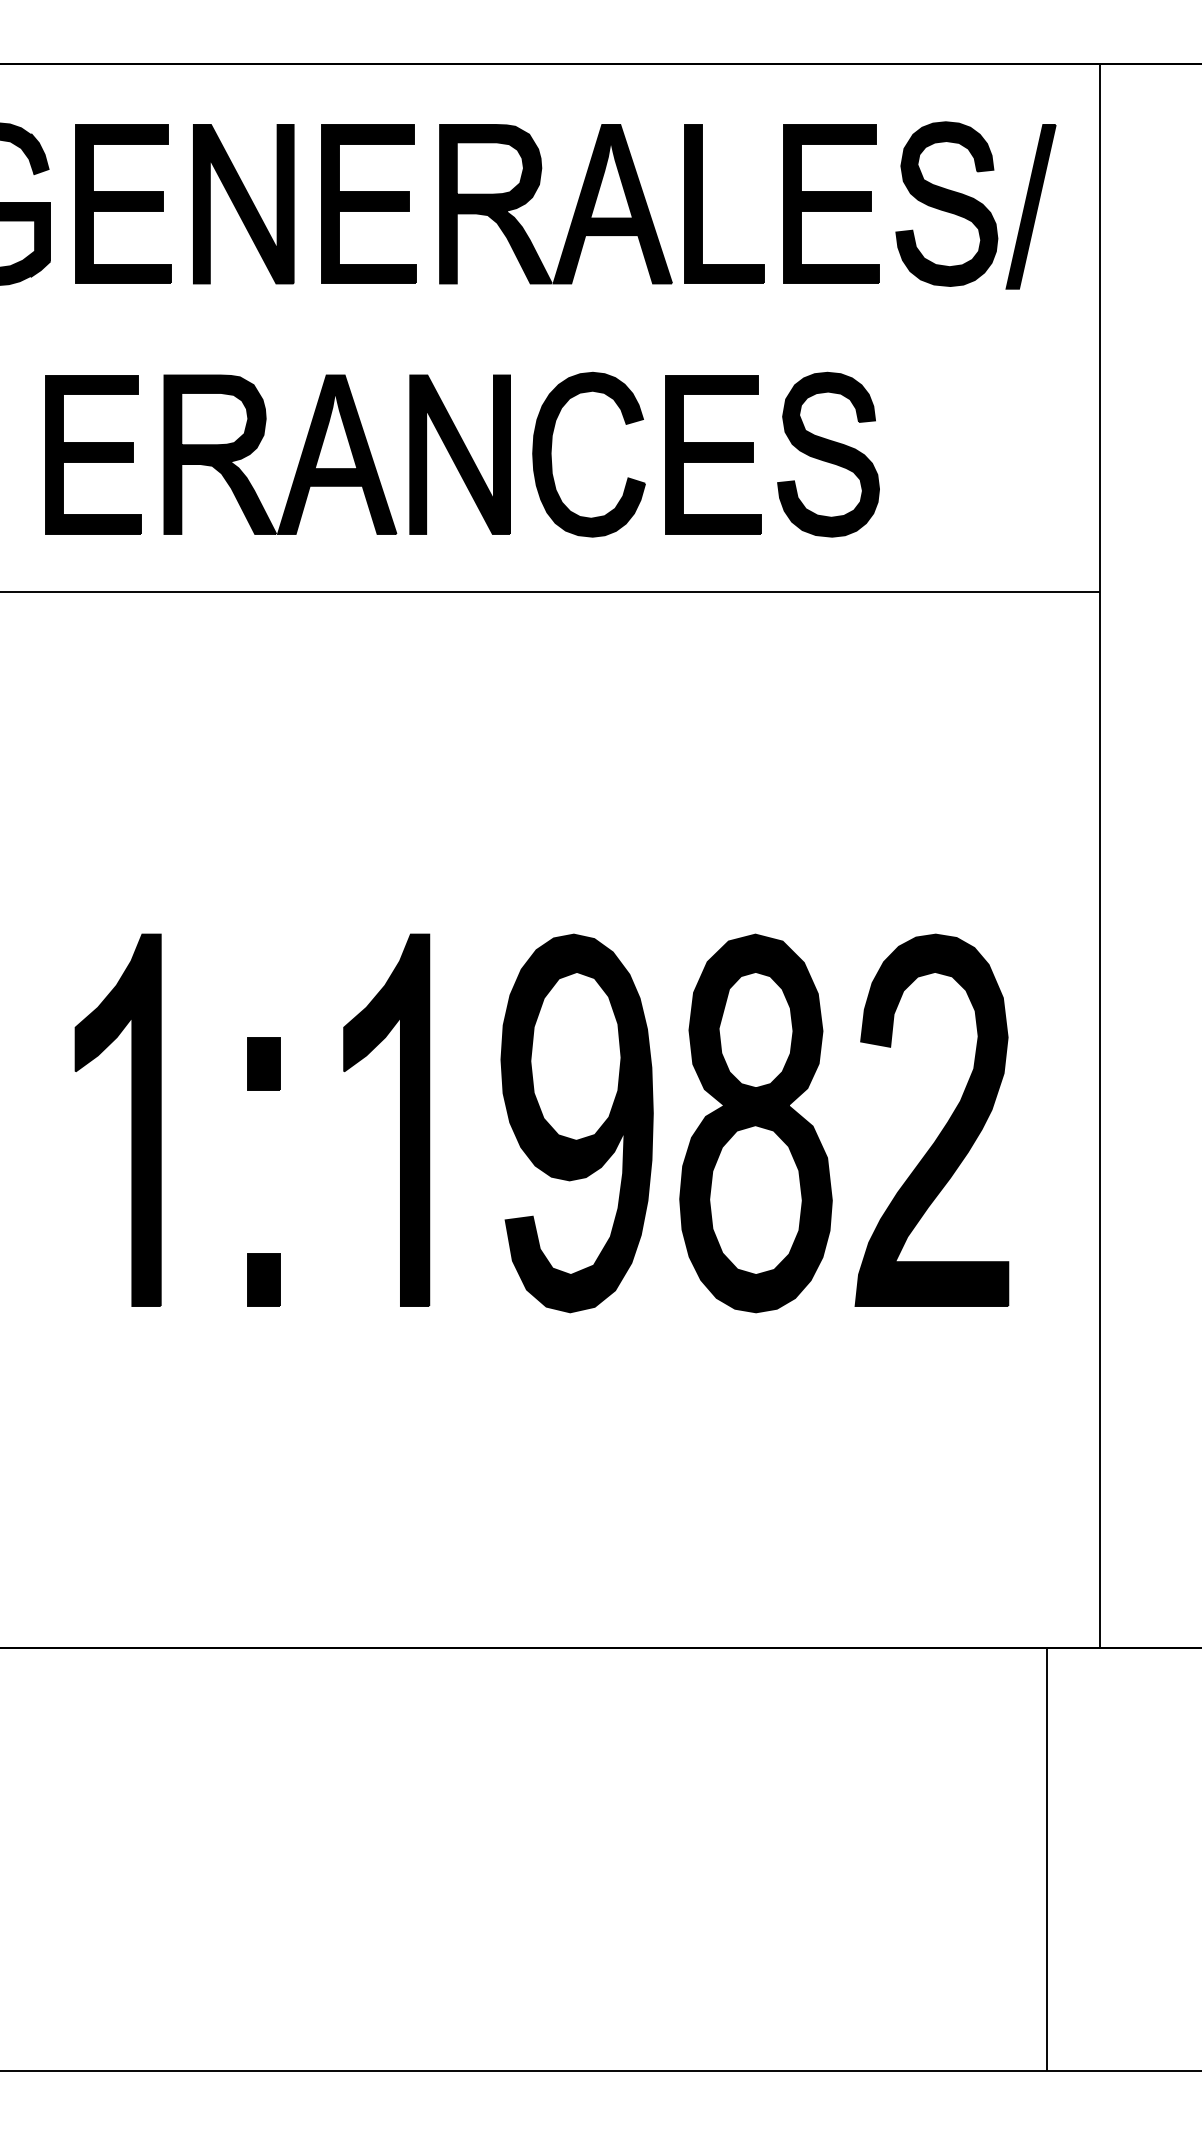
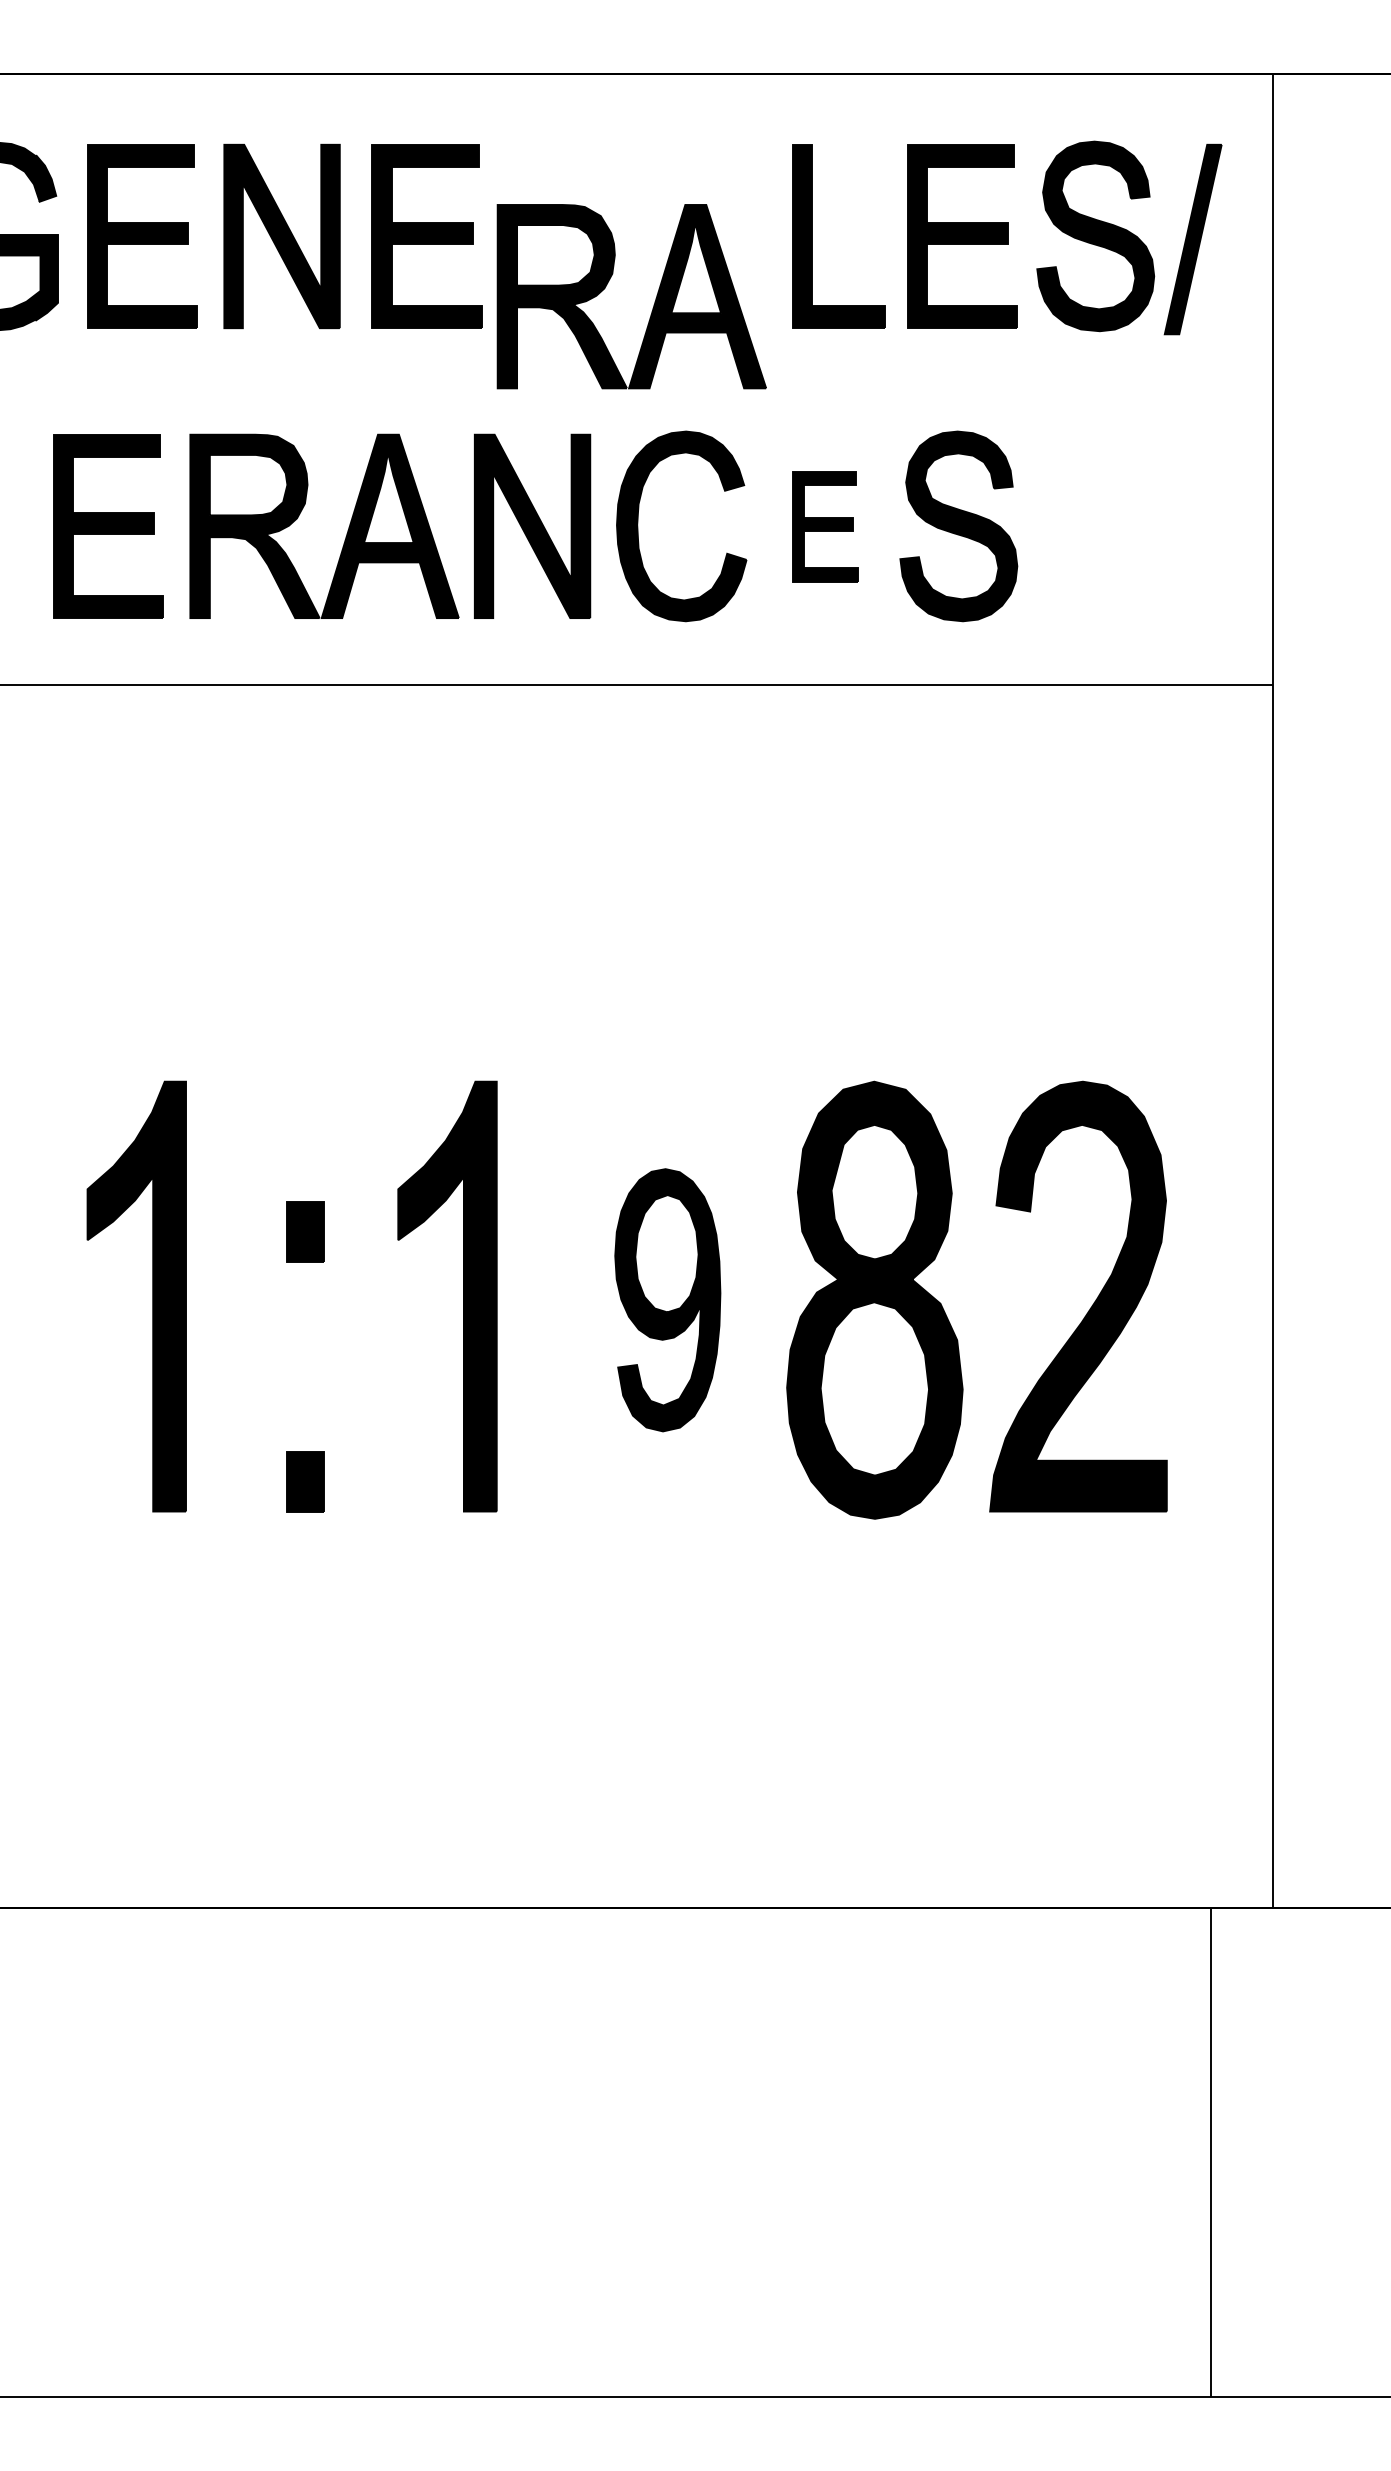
part: (574, 211) -> (653, 305), moved
part: (713, 454) -> (825, 526), size x0.6
part: (576, 1123) -> (667, 1300), size x0.6

